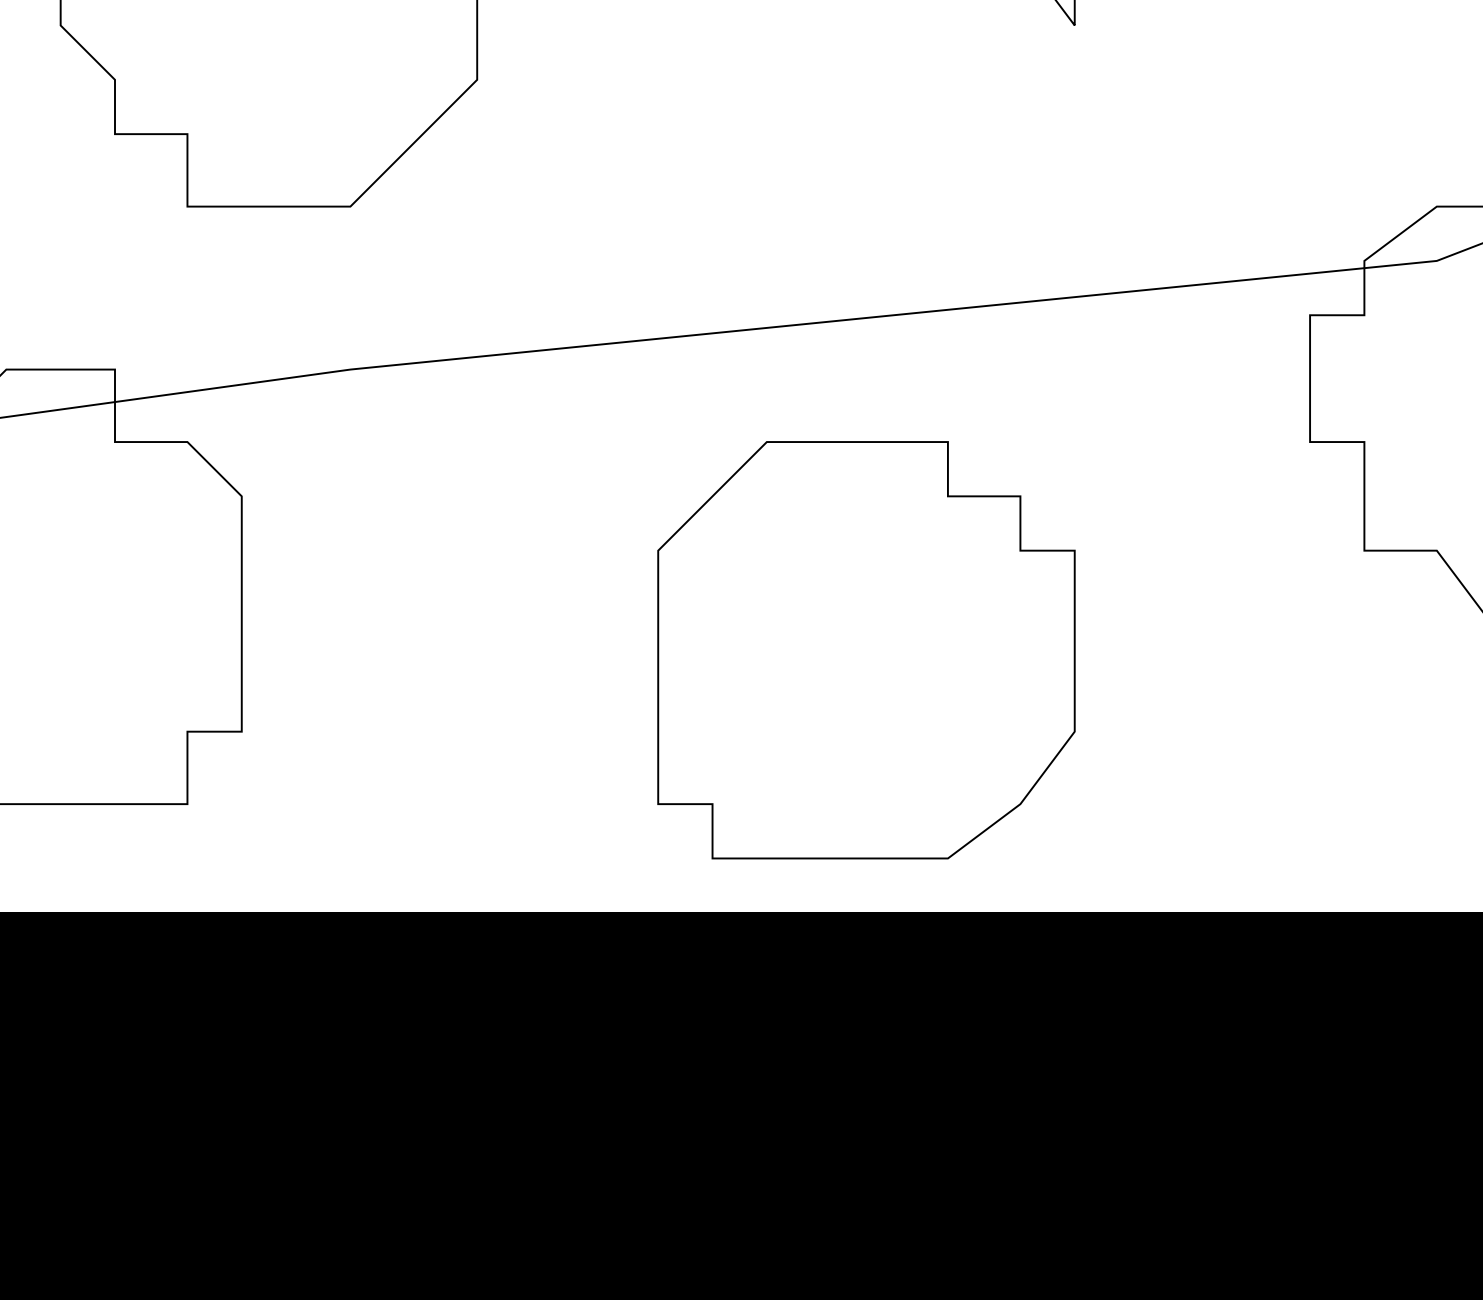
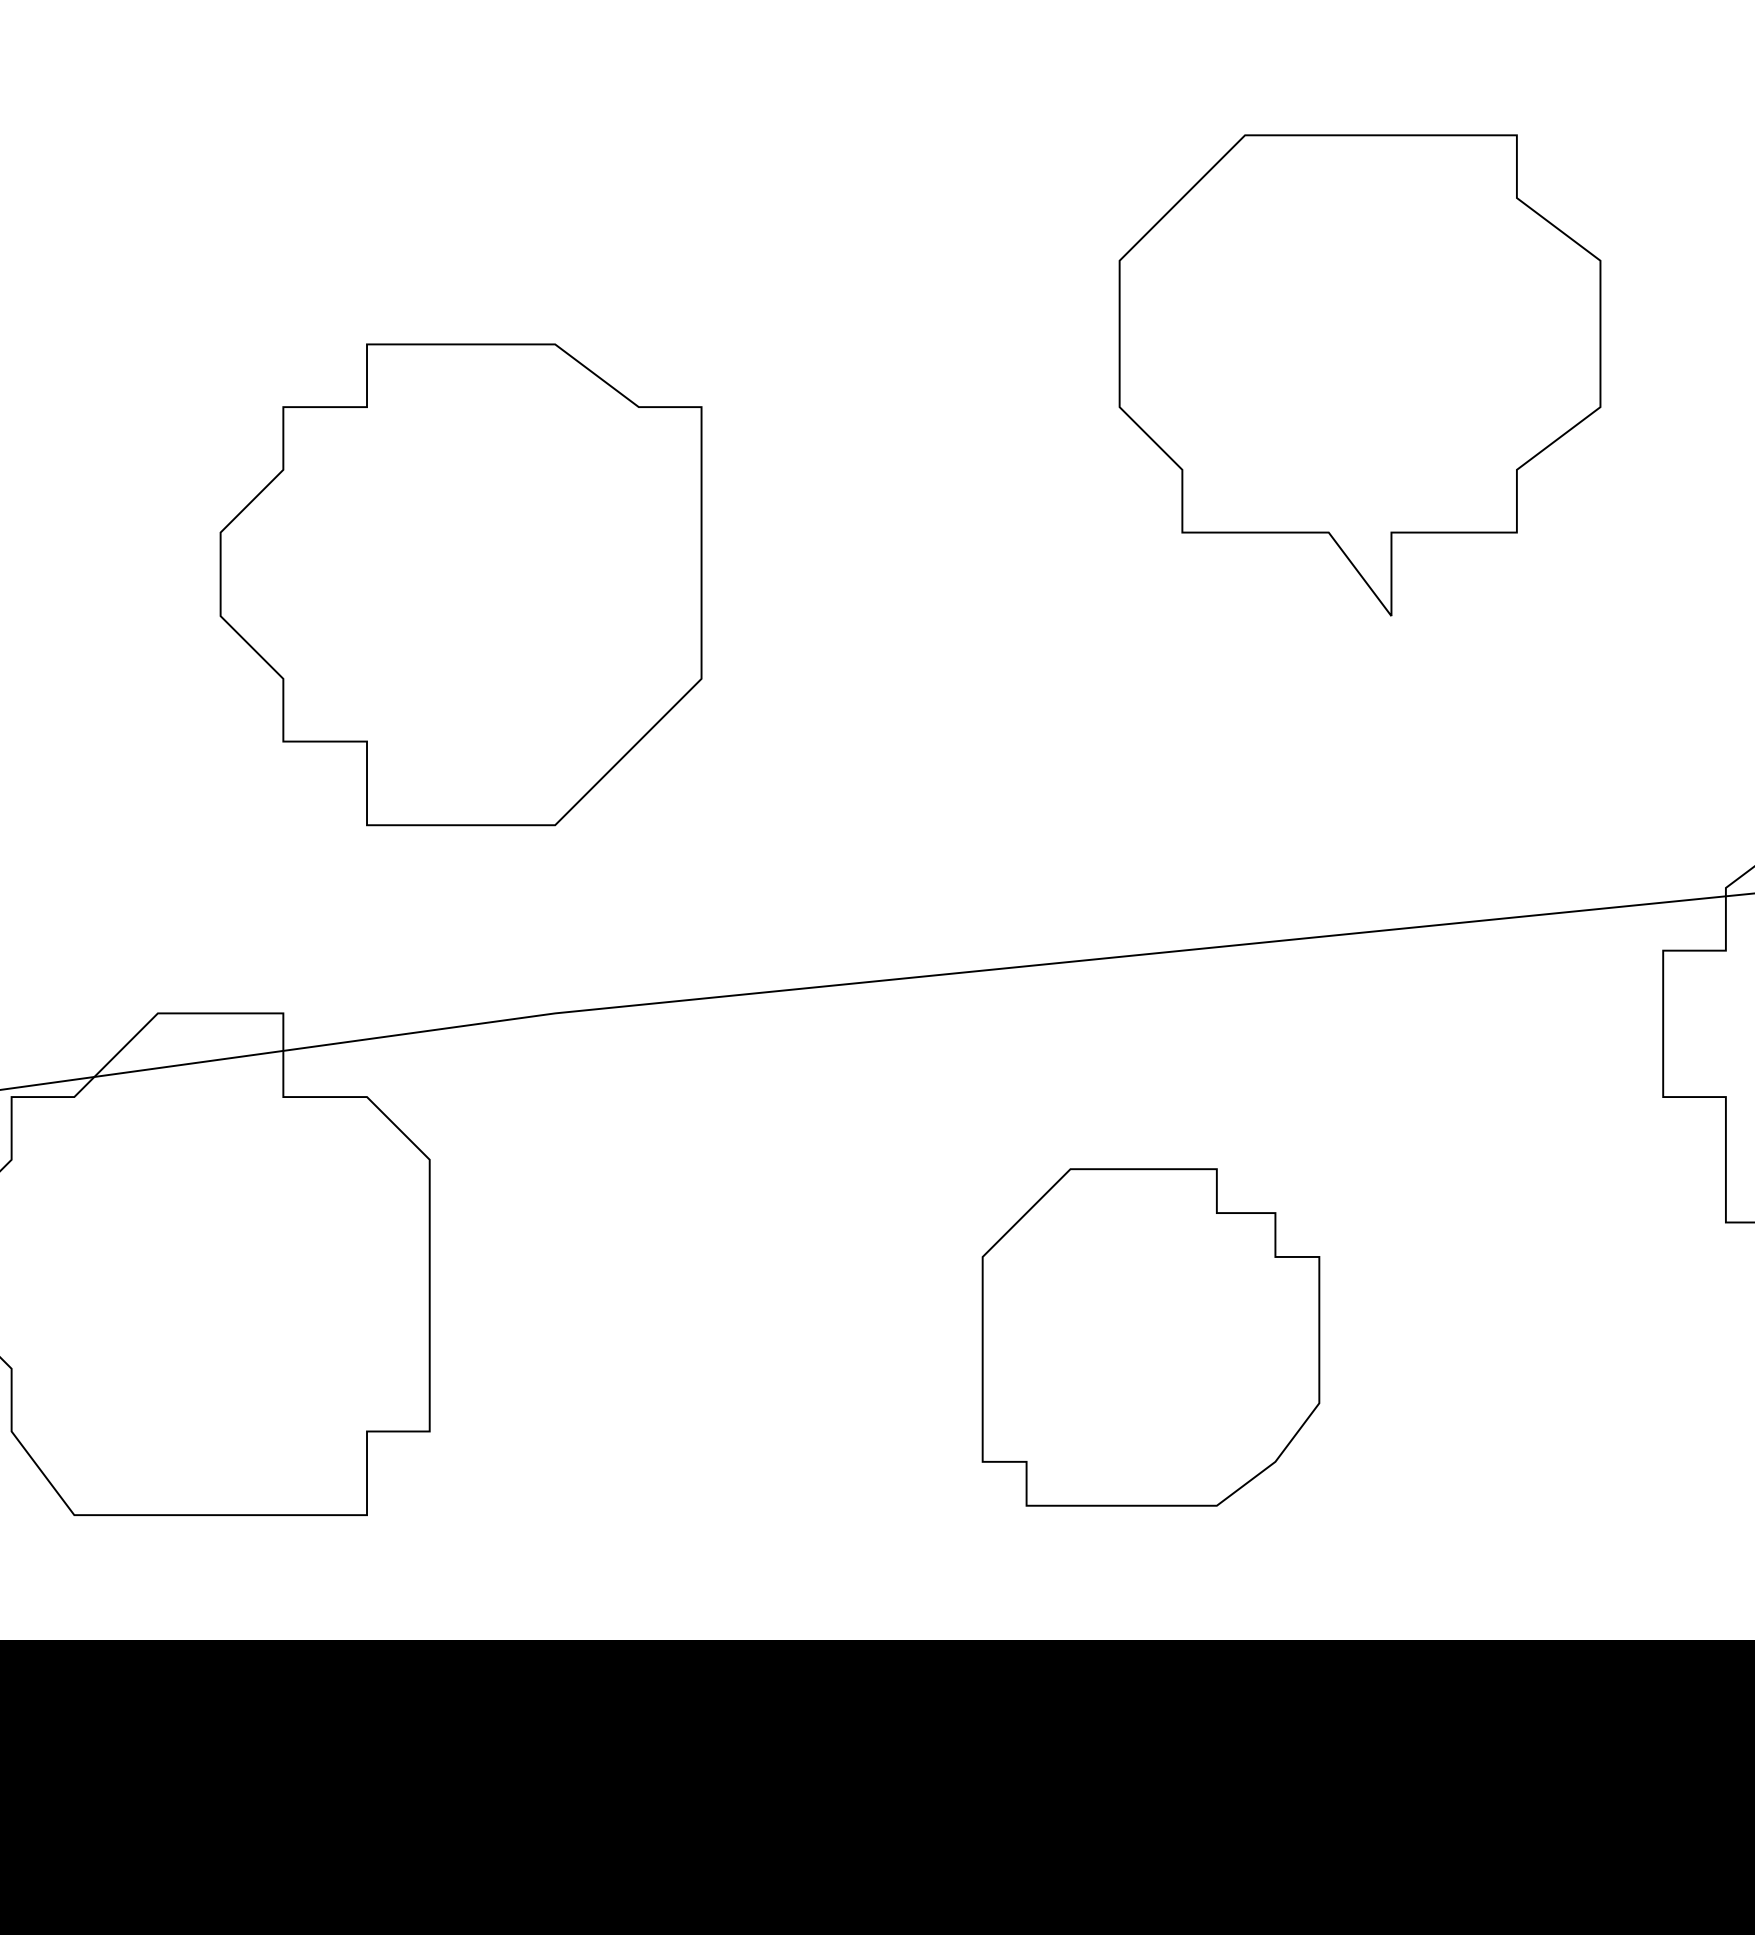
part: (866, 650) -> (1150, 1337), size x0.7

